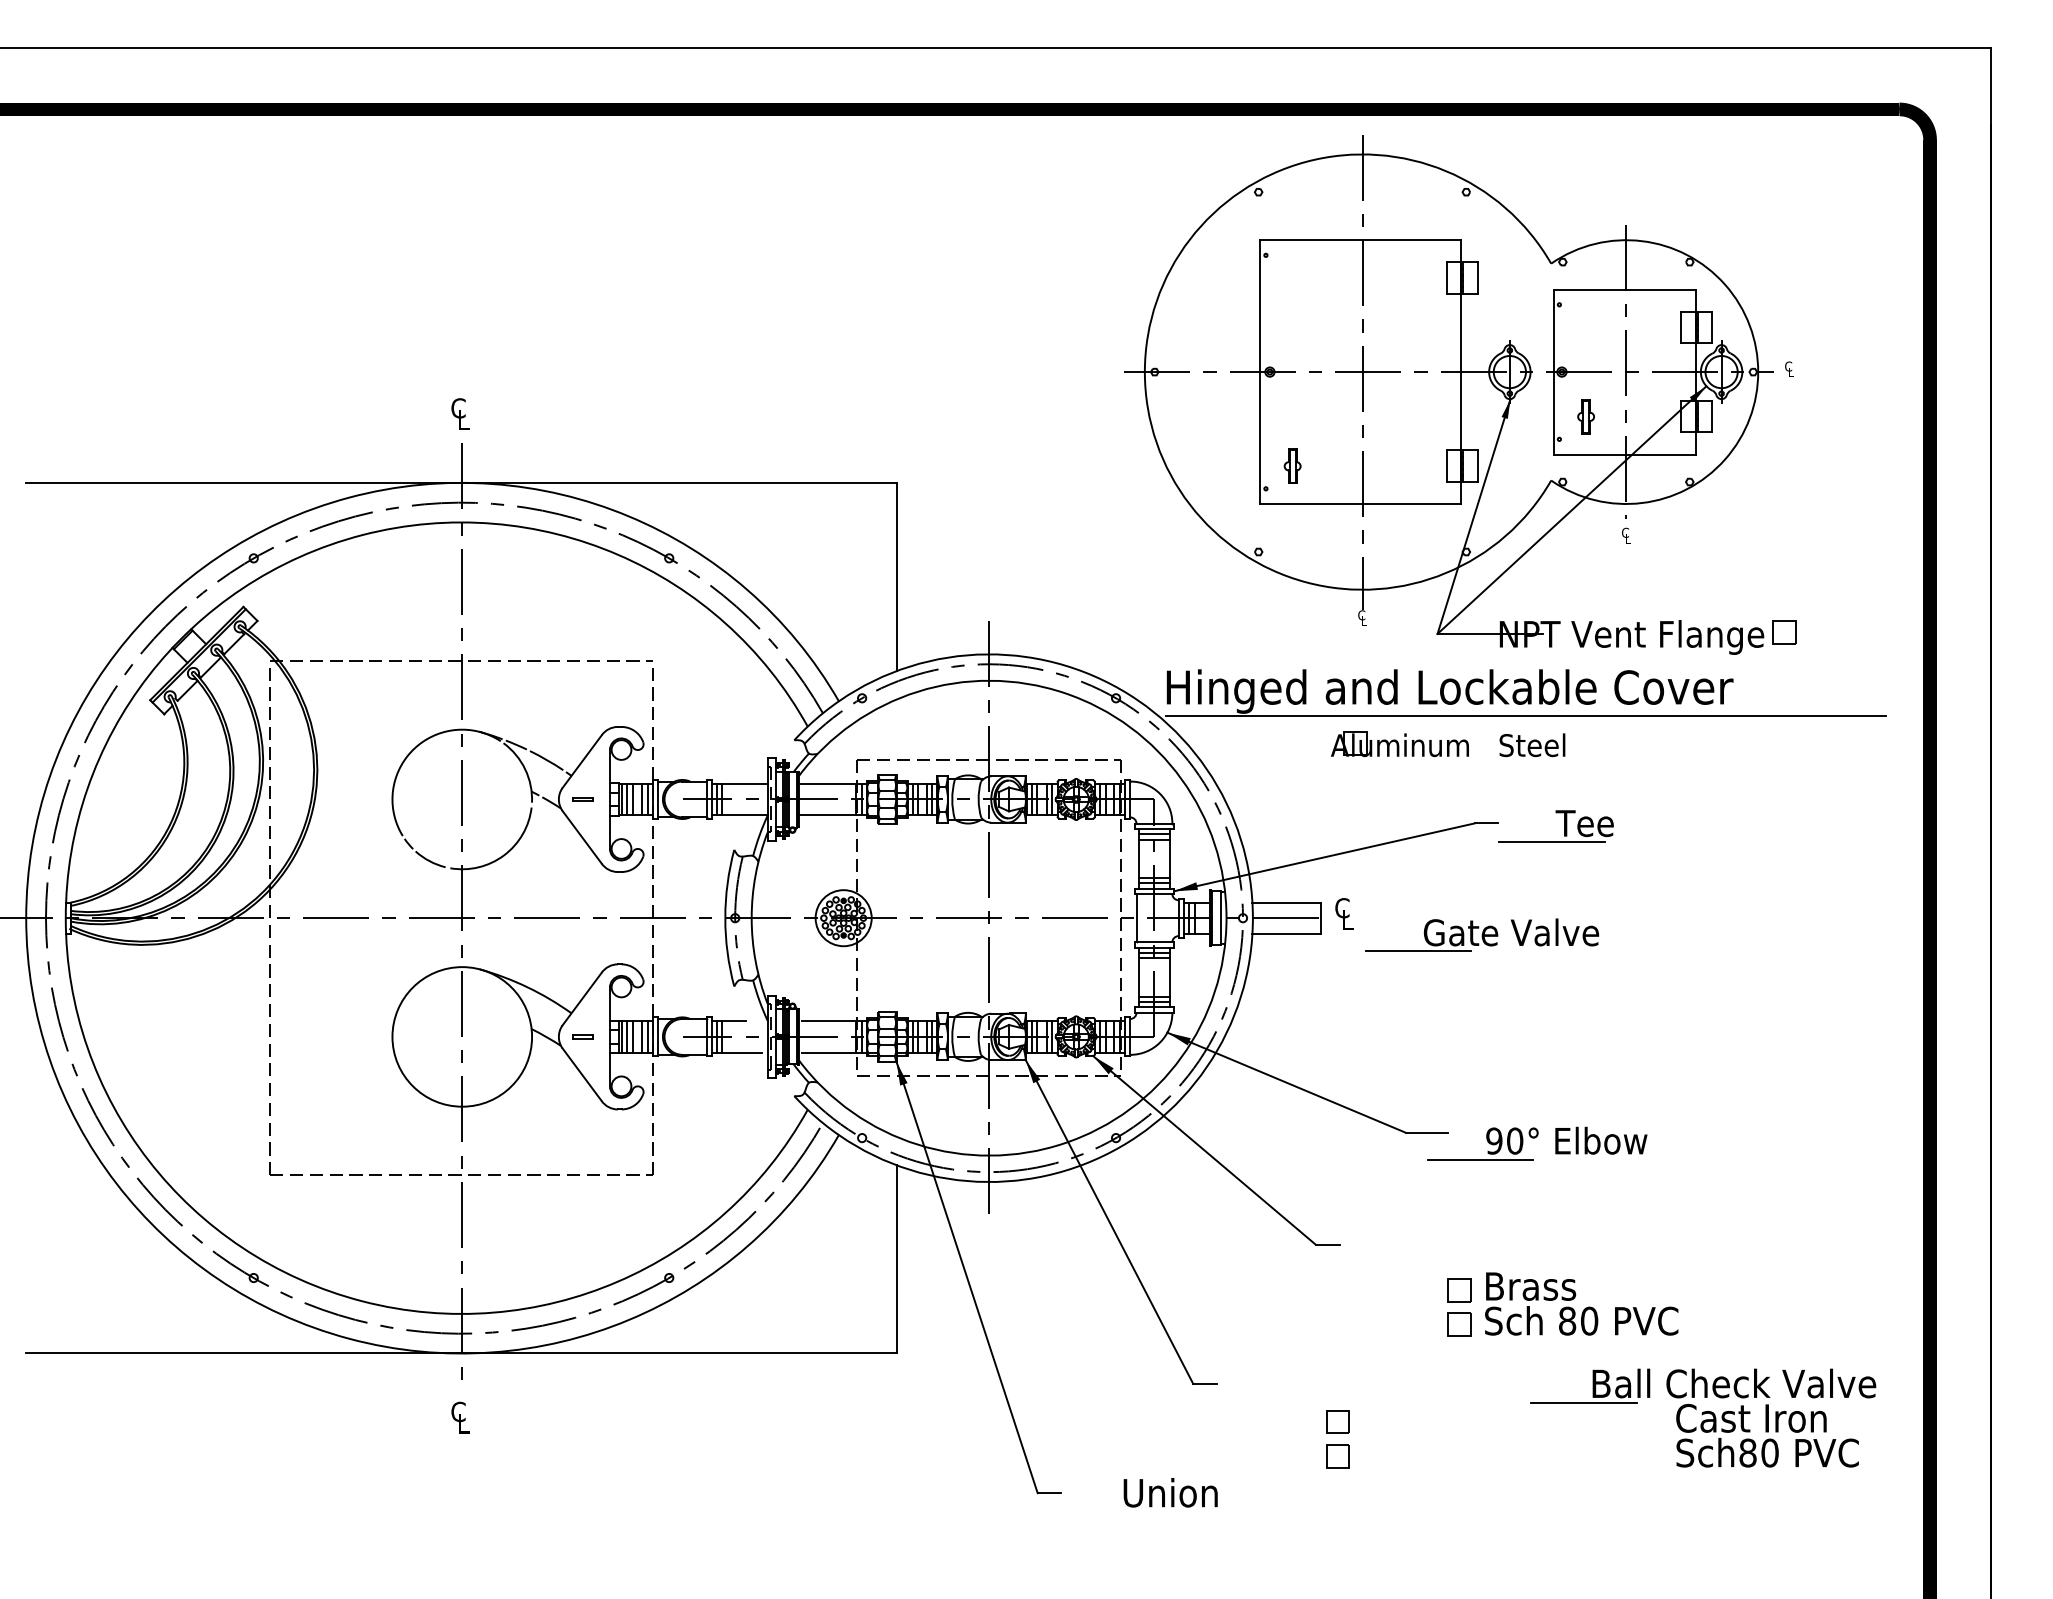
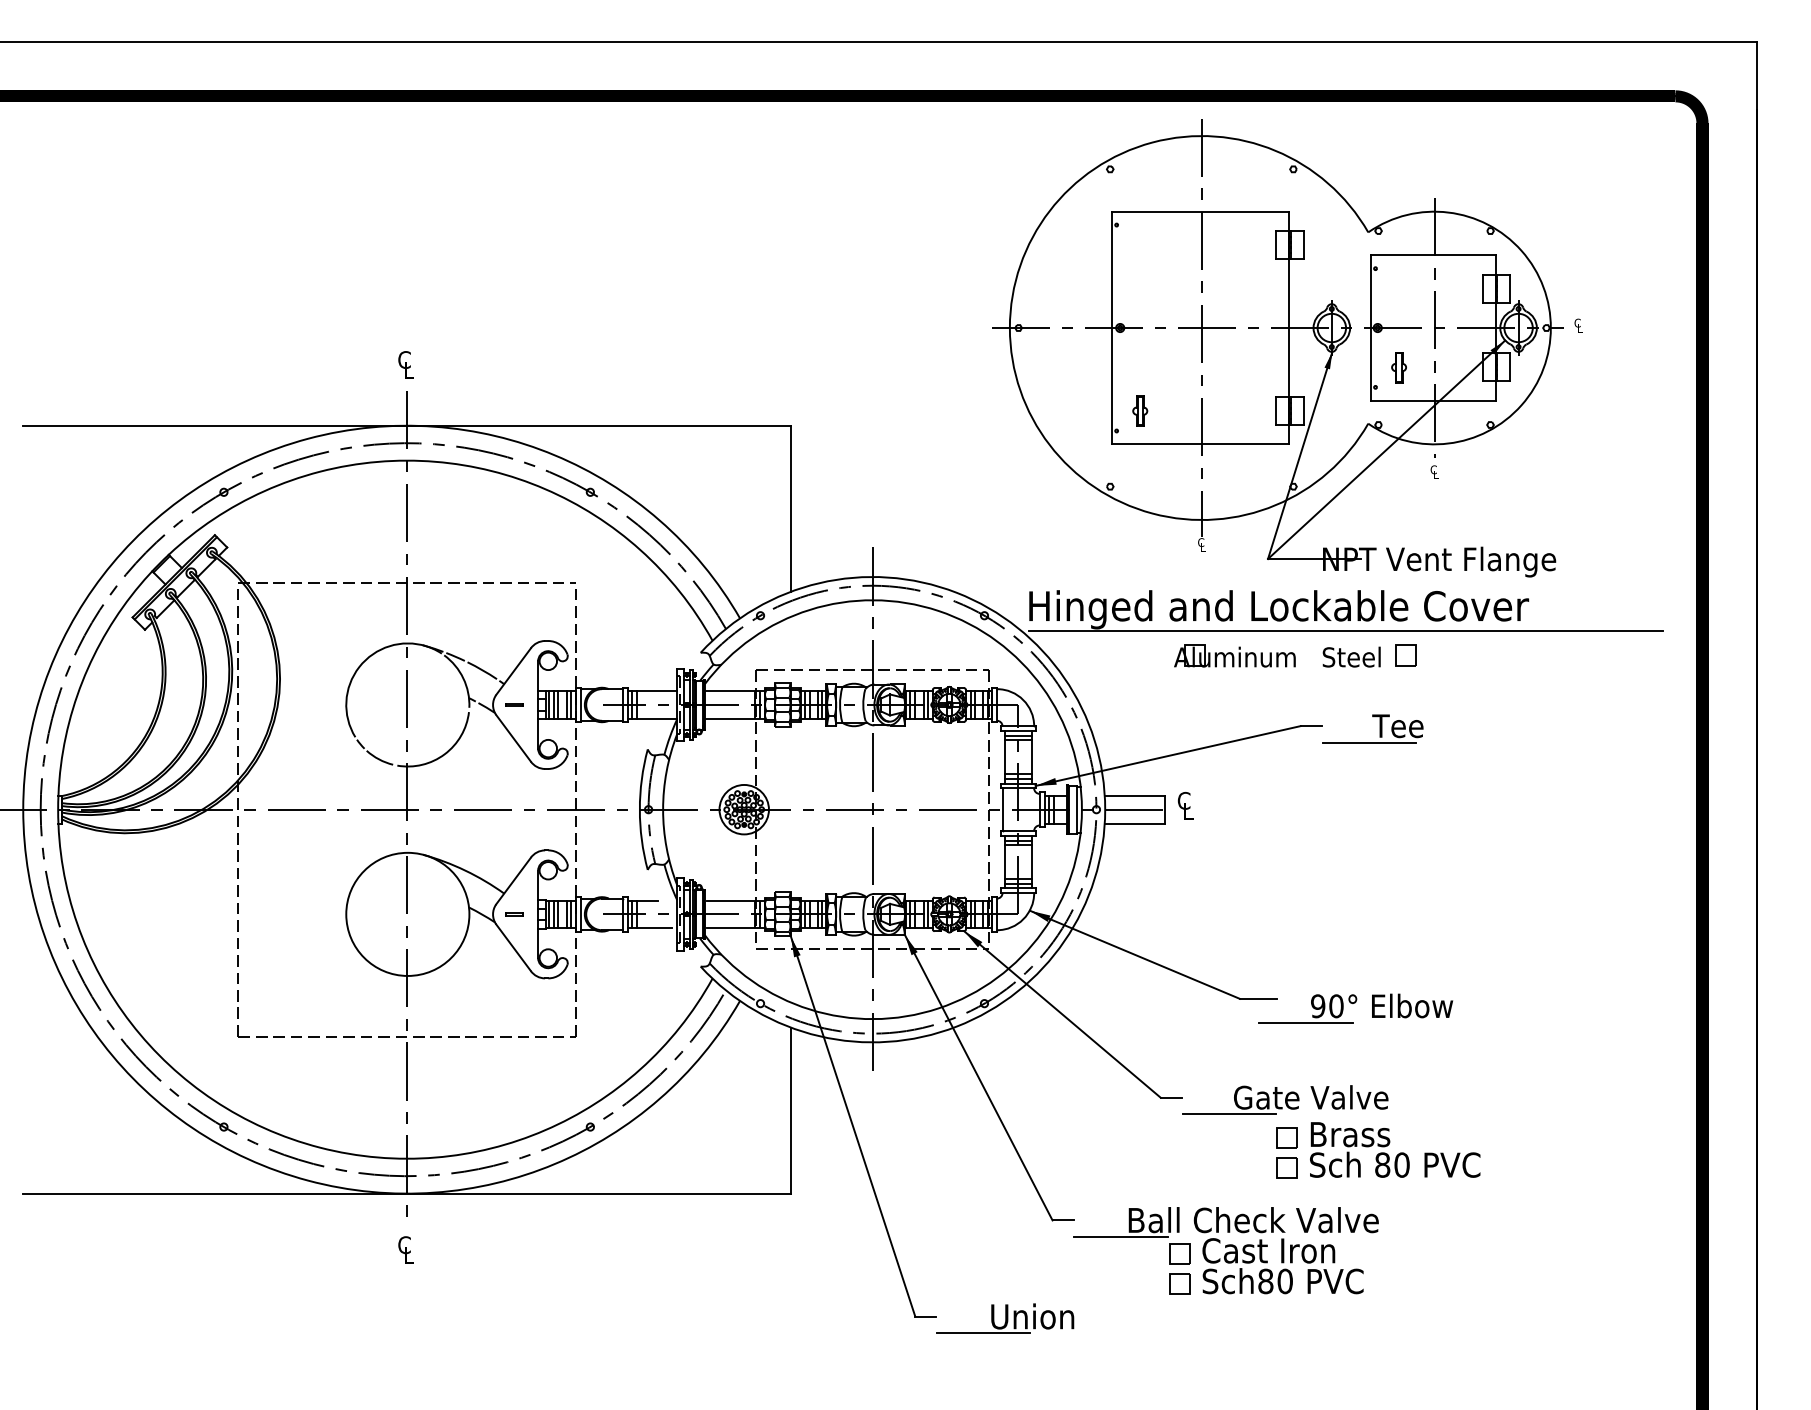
part: (1784, 632) -> (1406, 655), moved
part: (1482, 934) -> (1285, 1099), moved
part: (1703, 1417) -> (1226, 1250), moved
line: (1115, 1511) -> (983, 1332), added

